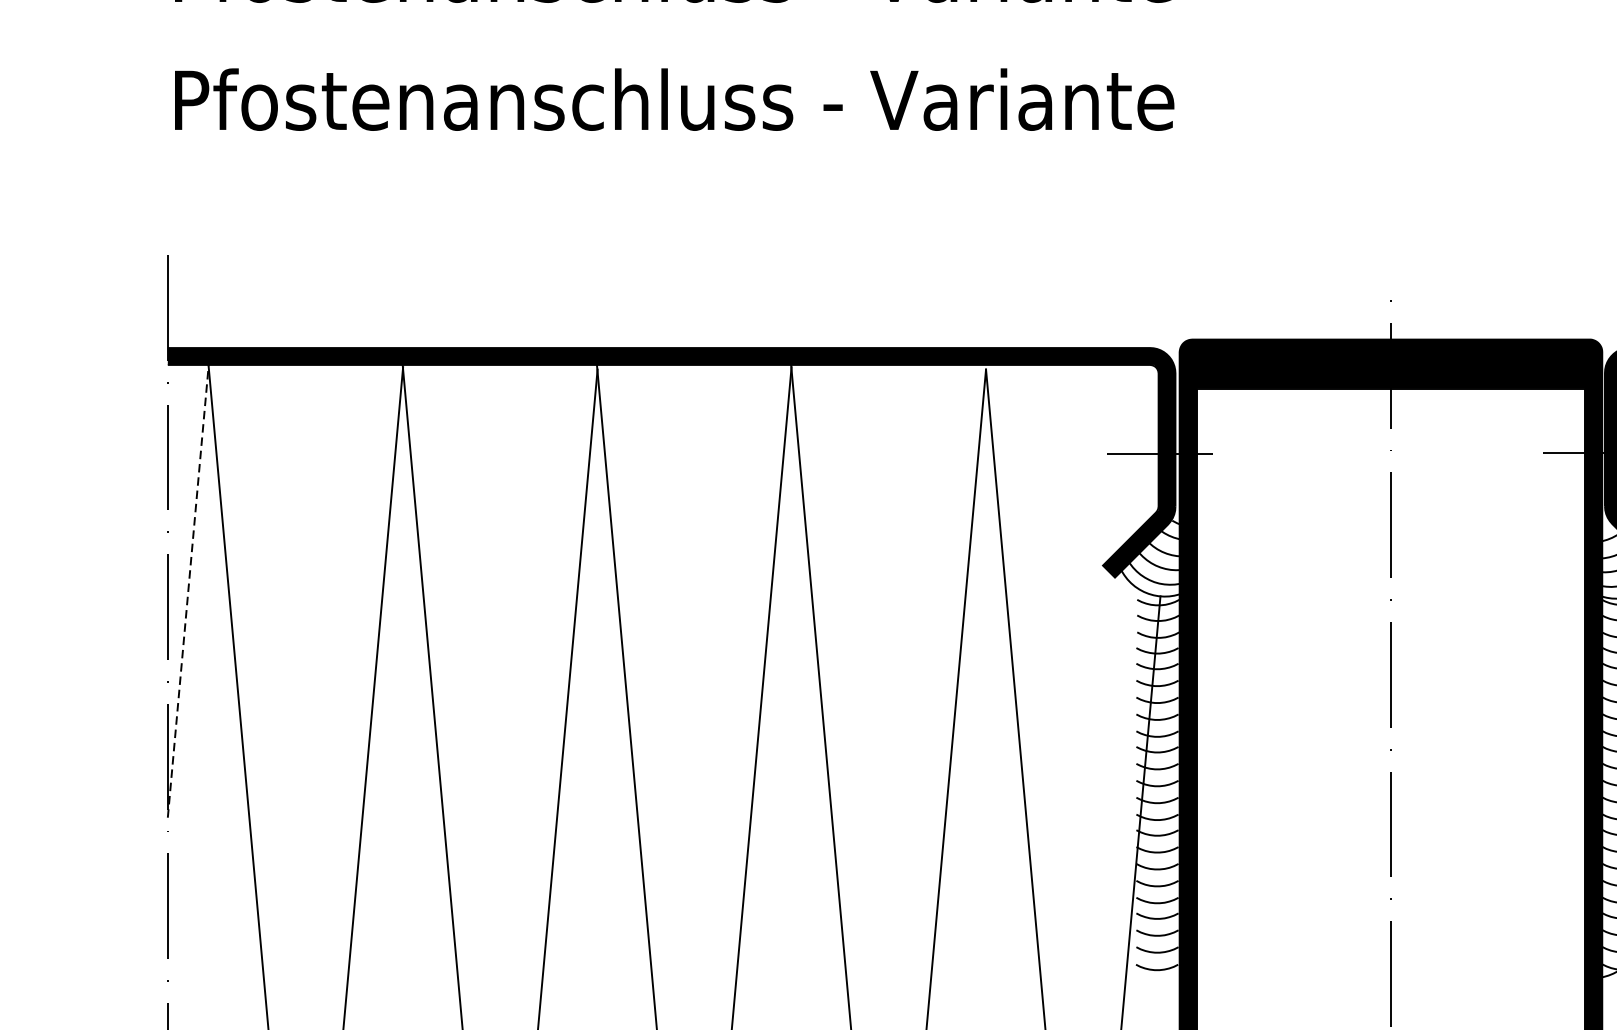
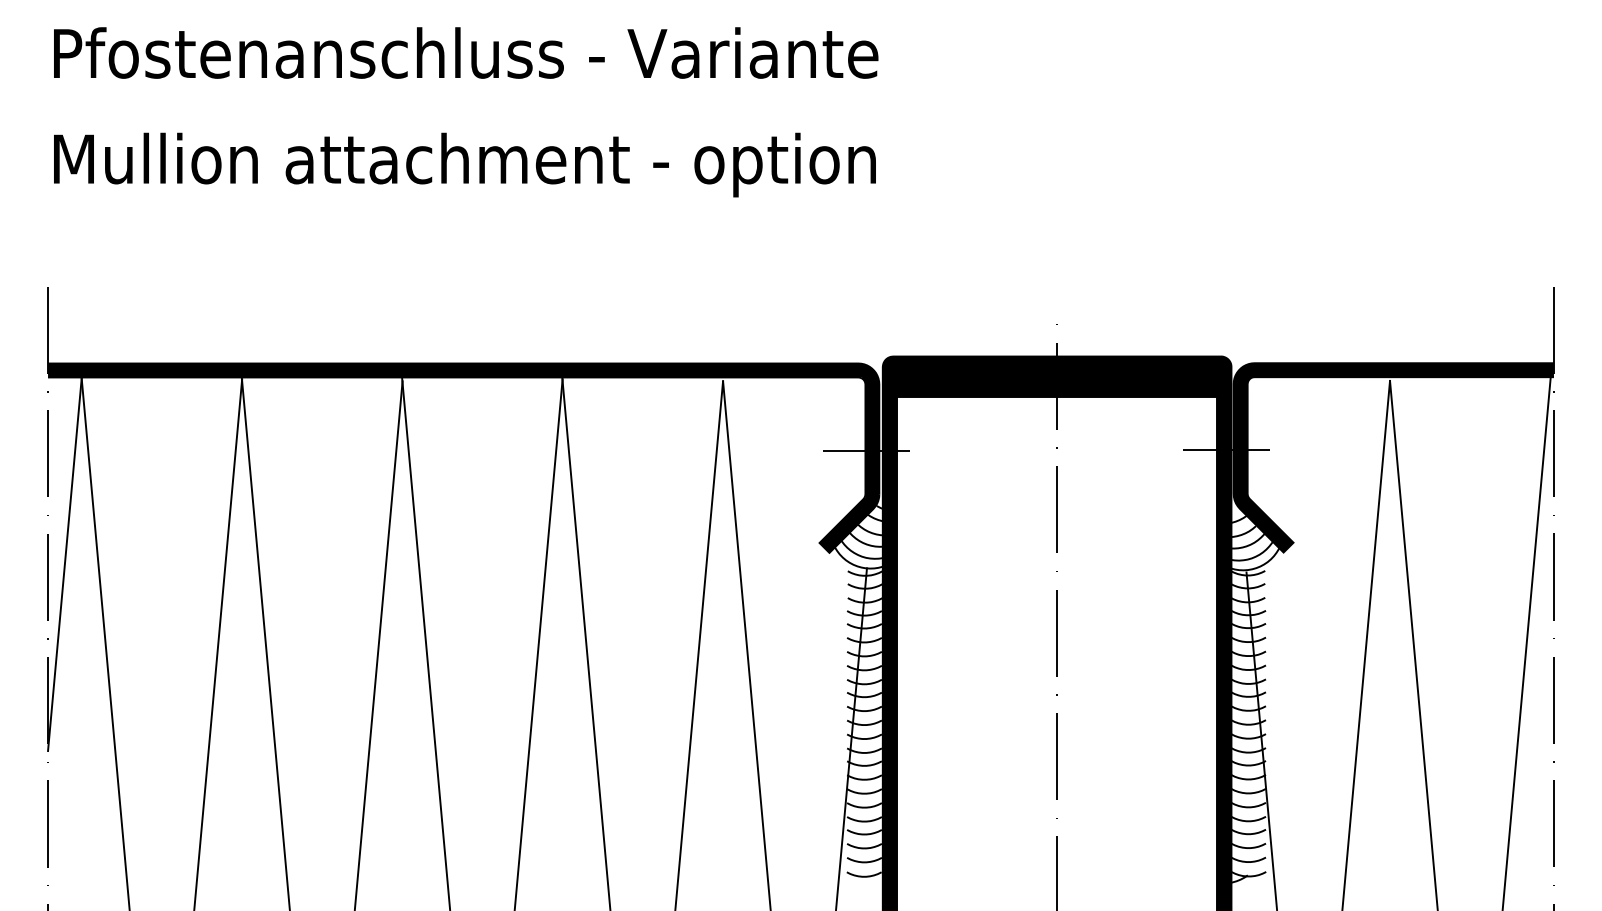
text: (677, 106) -> (468, 164), Pfostenanschluss - Variante -> Mullion attachment - option
line: (187, 590) -> (64, 563), dashed -> solid

